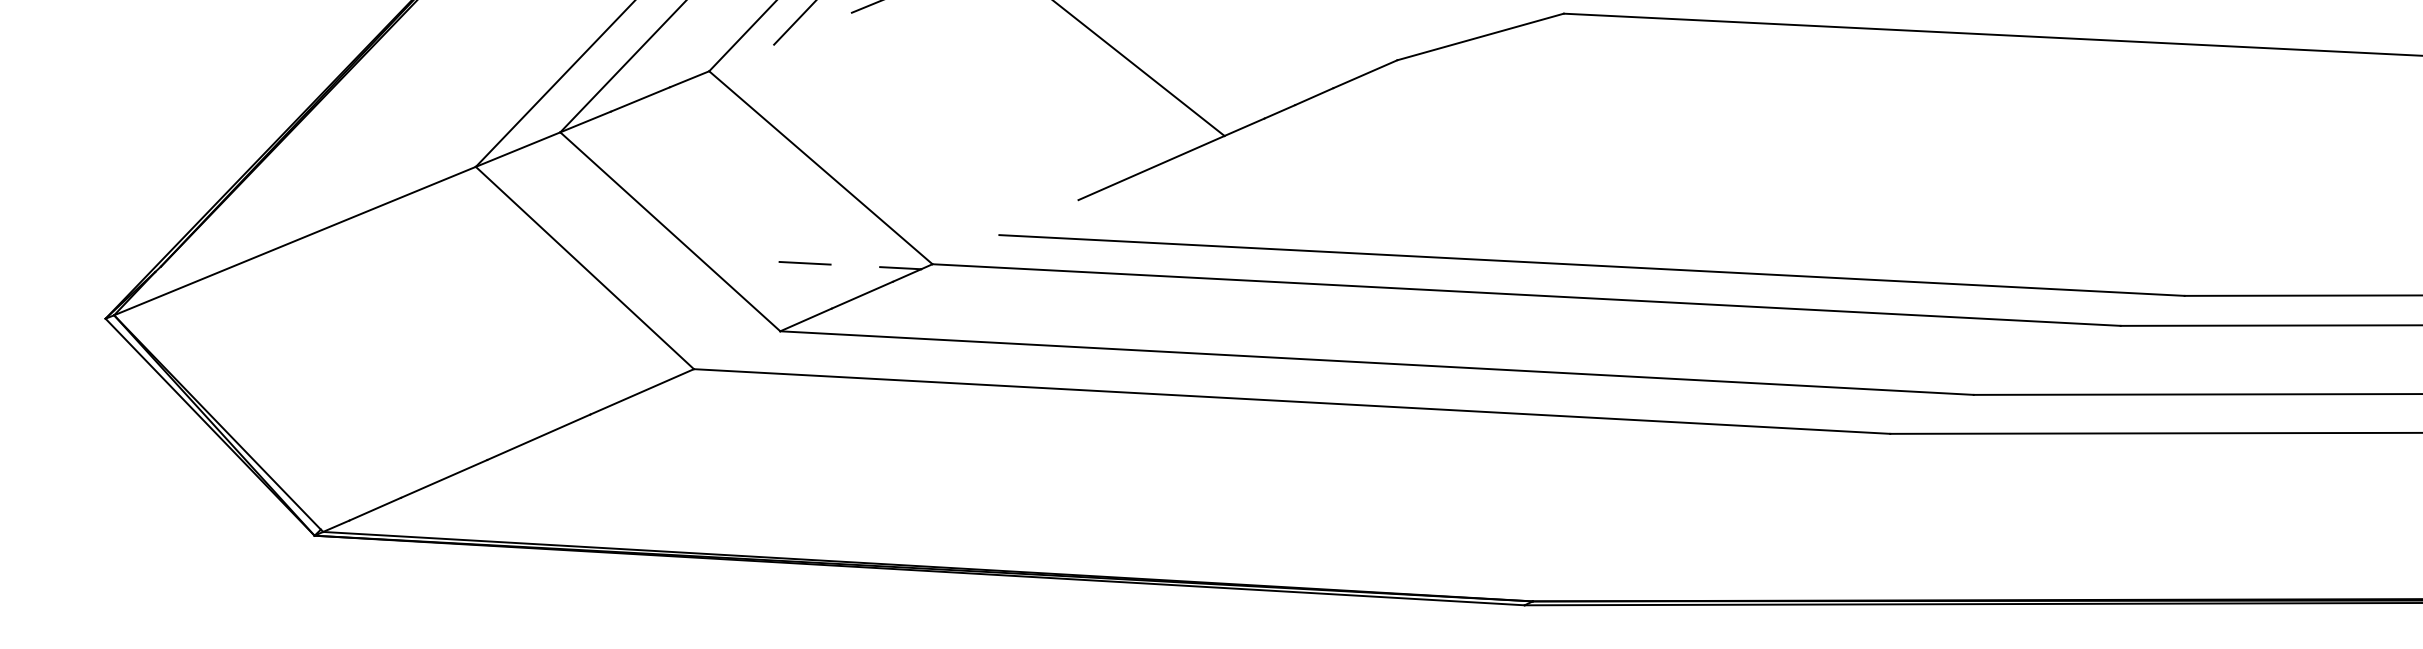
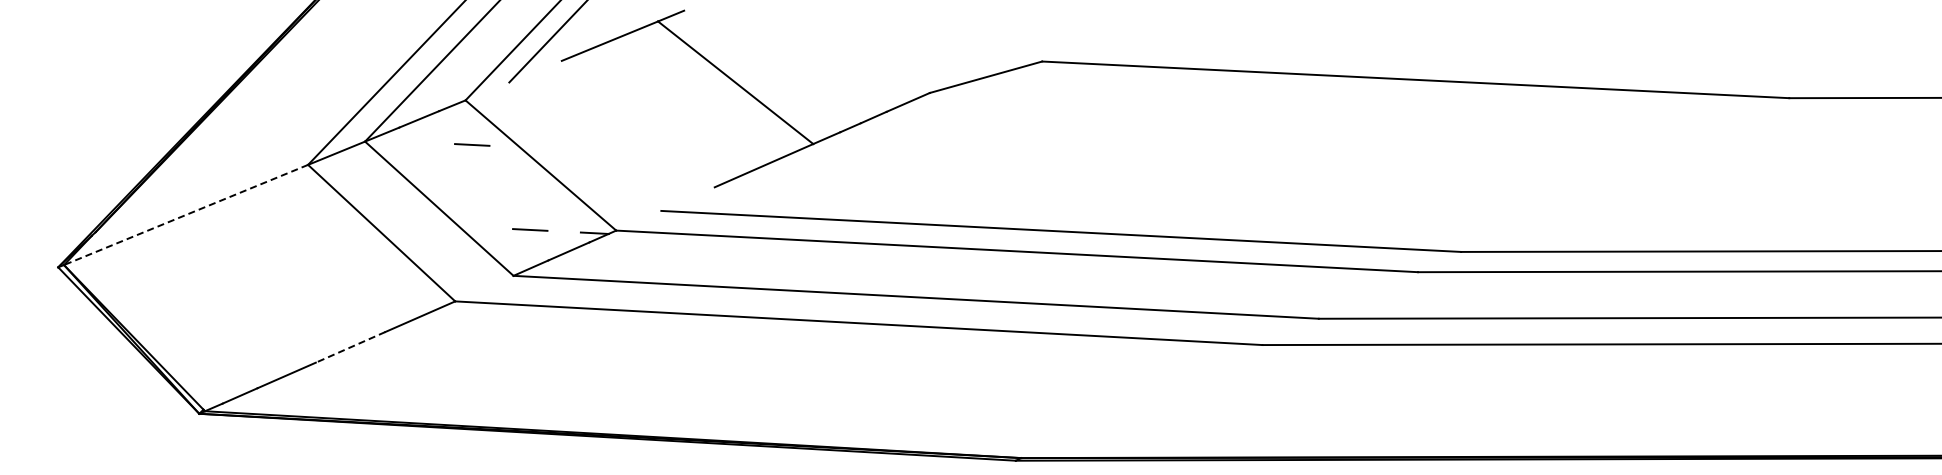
line: (719, 136) -> (472, 144), added
line: (295, 240) -> (186, 214), solid -> dashed
line: (538, 437) -> (350, 347), solid -> dashed

